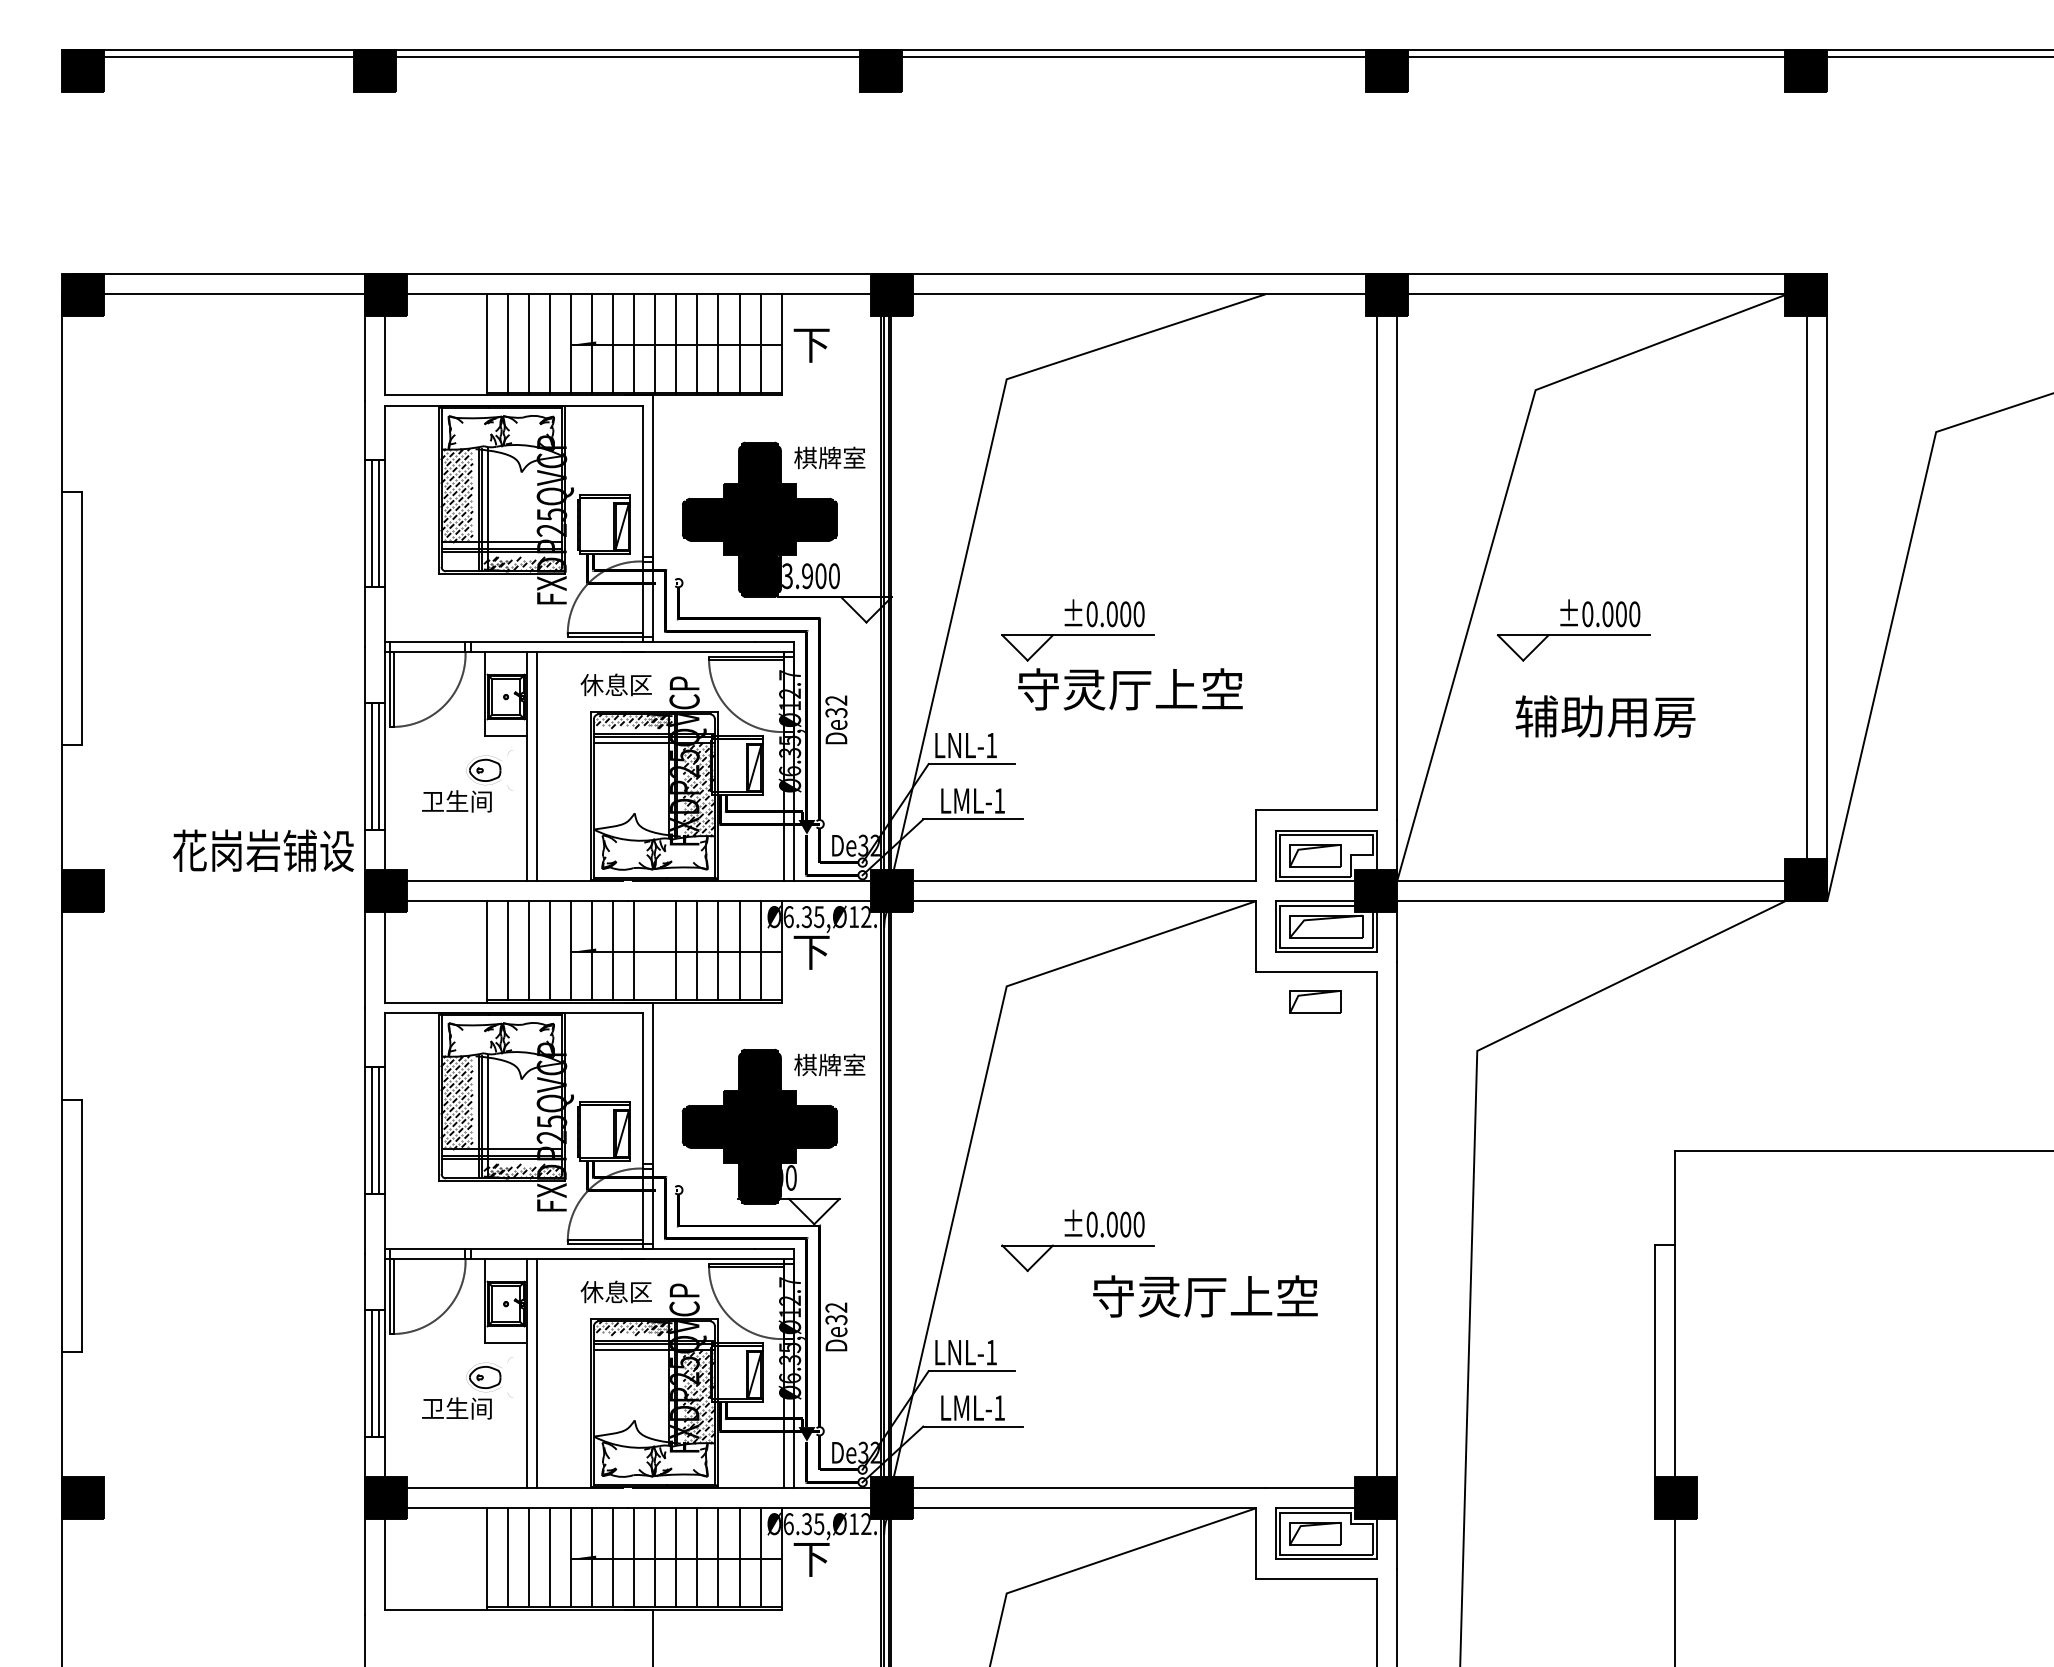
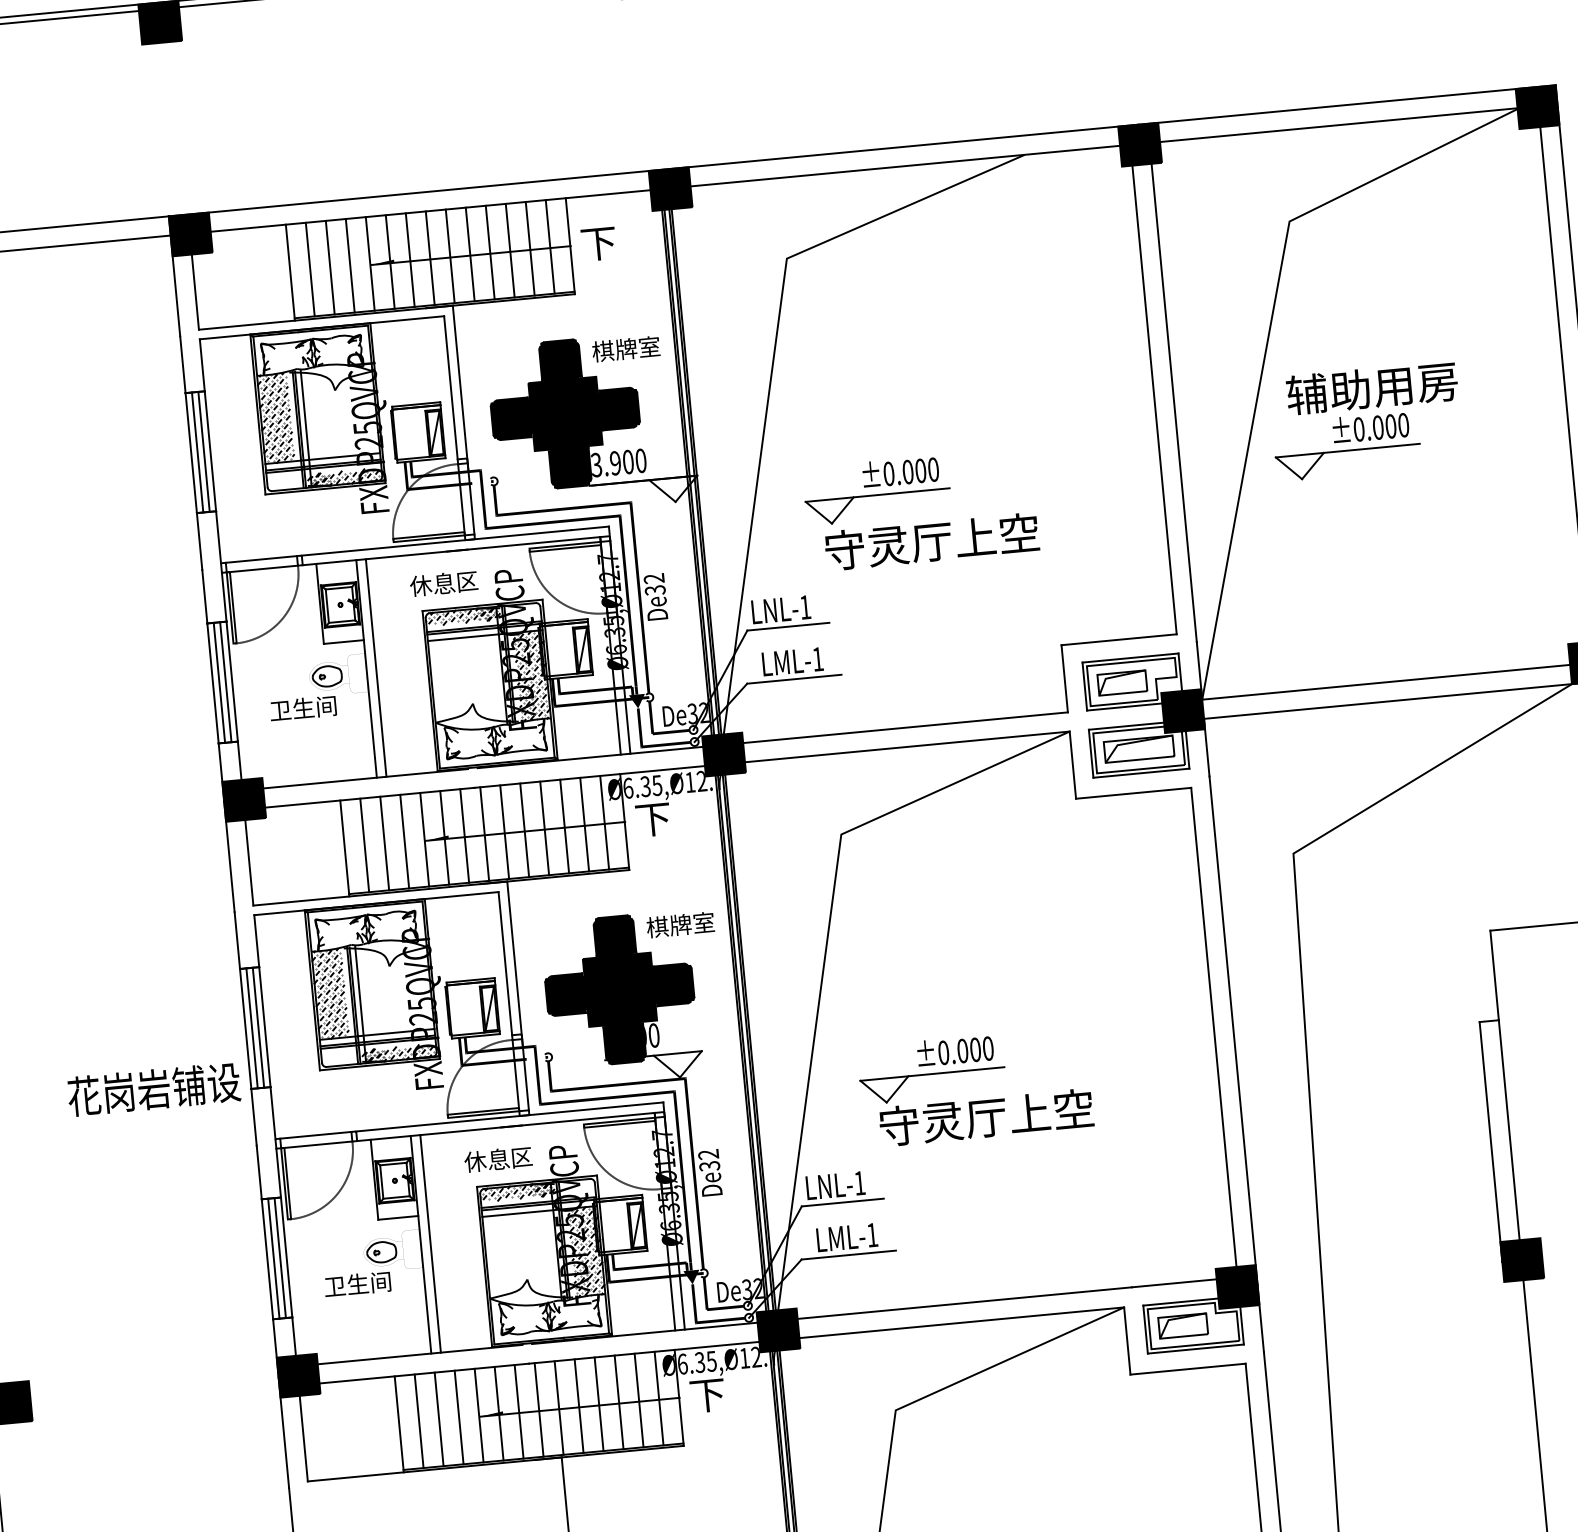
text: (1605, 716) -> (1372, 388), moved
text: (262, 850) -> (153, 1089), moved
line: (655, 950) -> (504, 831), added
part: (1315, 1001) -> (1135, 821), removed
text: (1205, 1296) -> (986, 1117), moved

